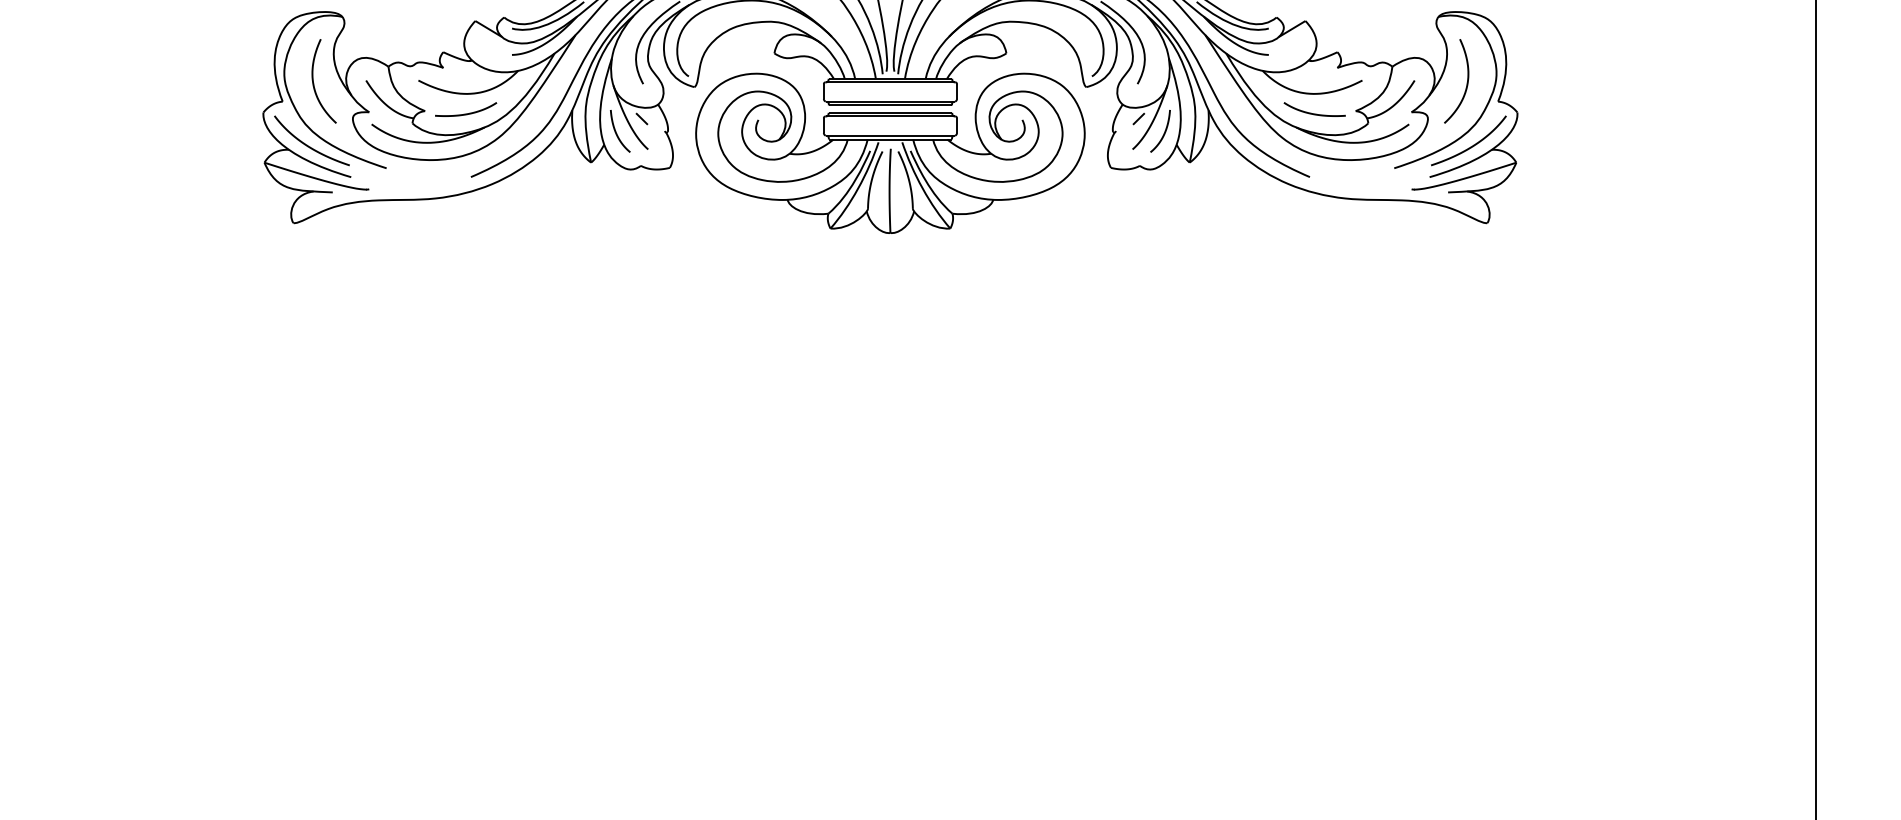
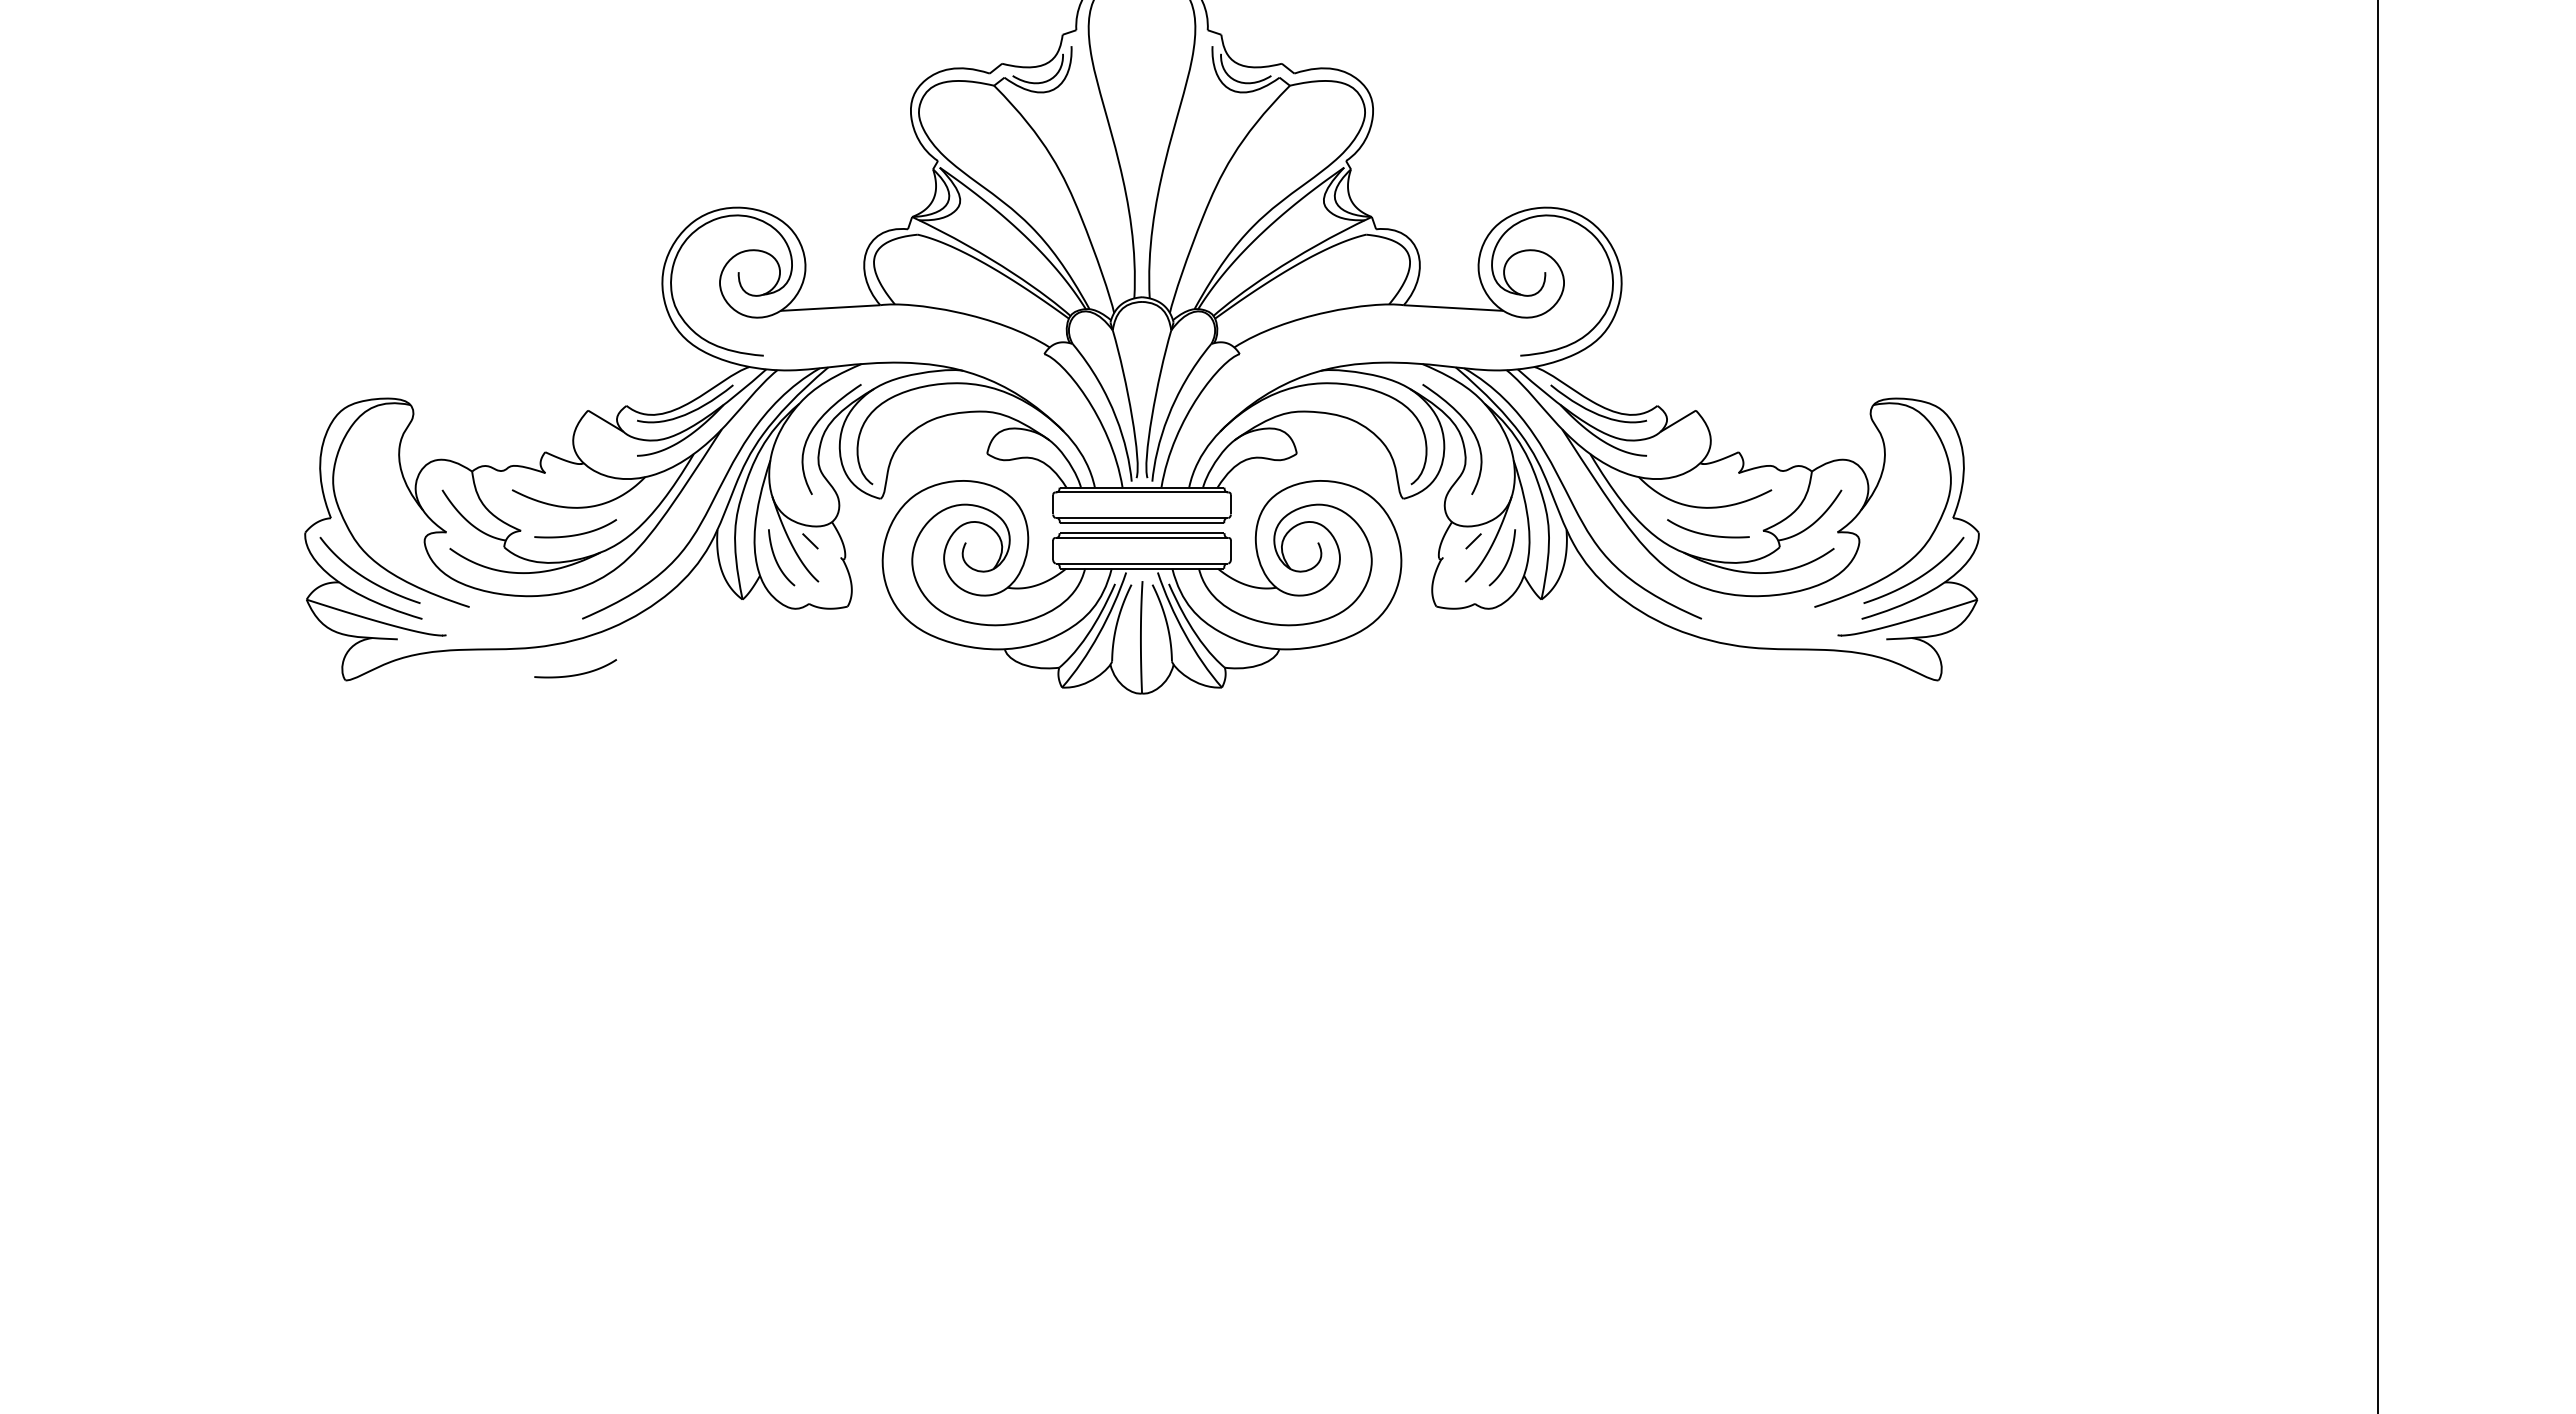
curve: (313, 80) -> (372, 490), removed
curve: (1466, 80) -> (1911, 490), removed
curve: (468, 218) -> (578, 673), added

